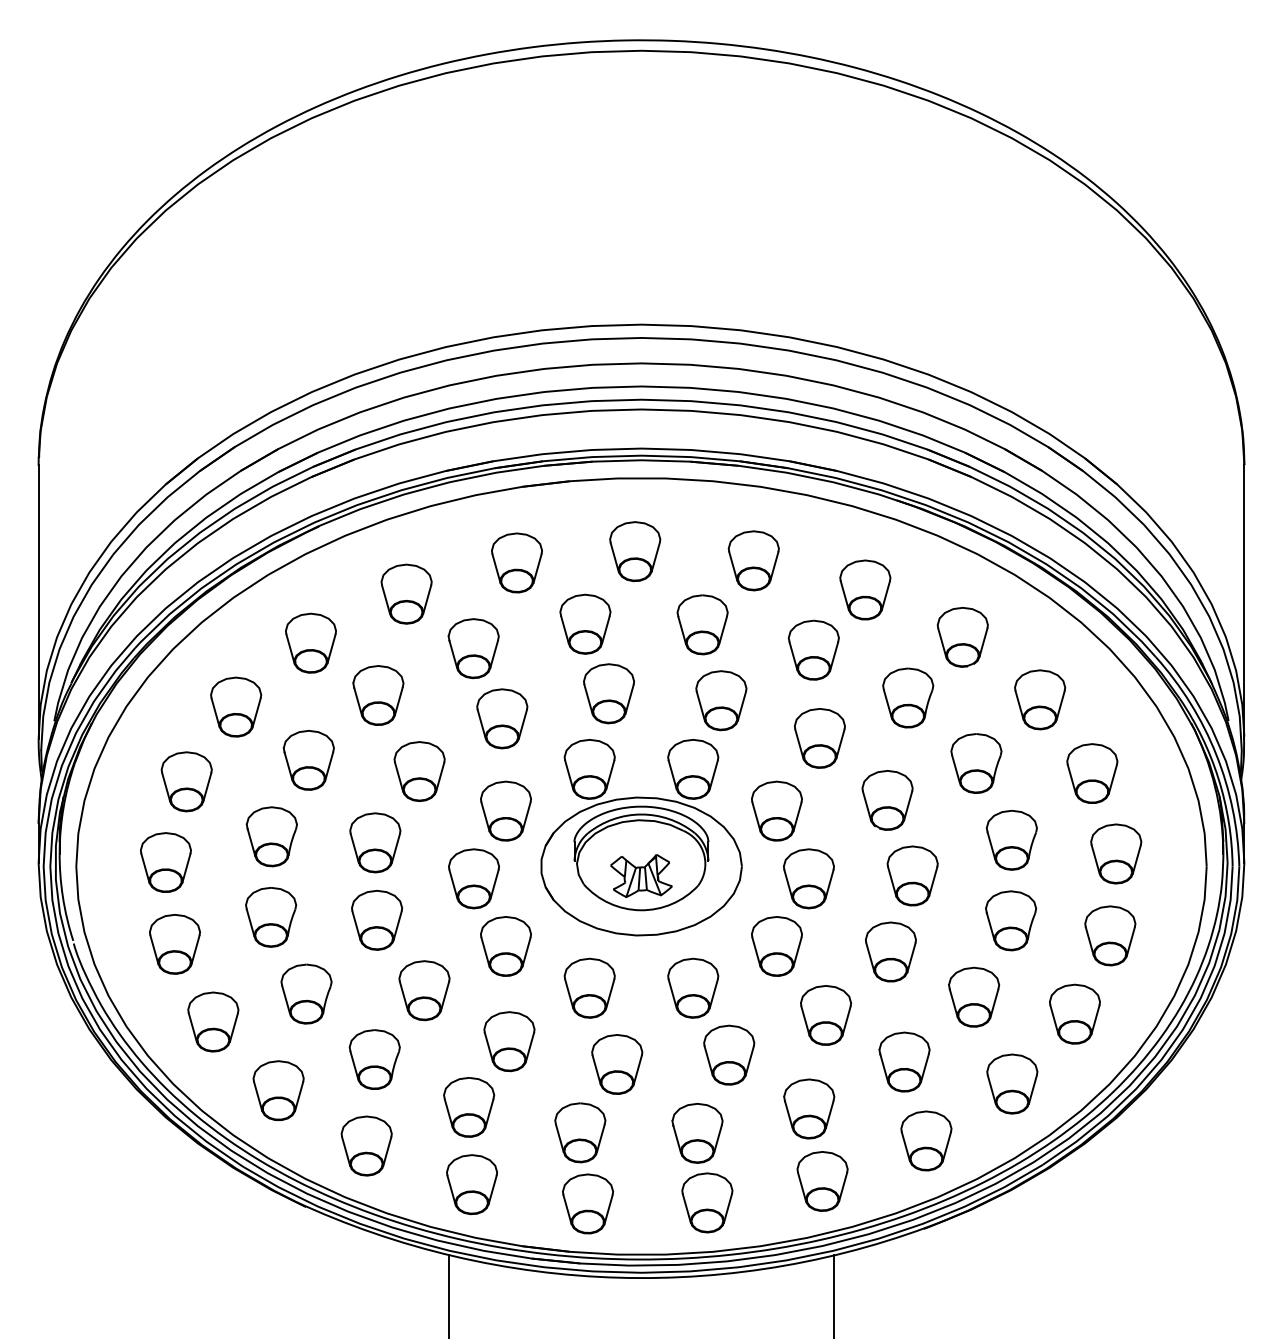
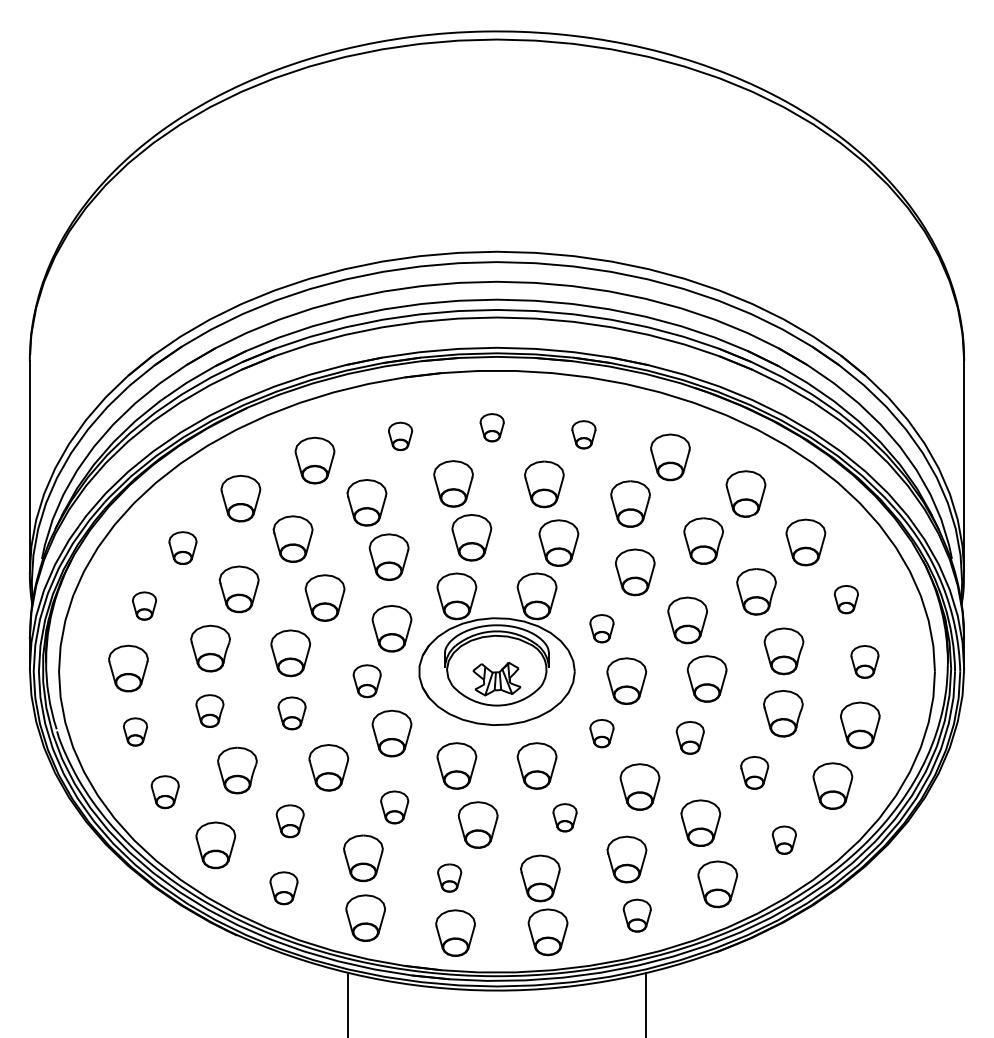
part: (635, 551) -> (492, 427), size x0.6
part: (753, 560) -> (583, 434), size x0.6
part: (516, 562) -> (400, 436), size x0.6
part: (236, 706) -> (183, 547), size x0.7
part: (1092, 773) -> (846, 599), size x0.6
part: (186, 781) -> (144, 605), size x0.6
part: (776, 810) -> (601, 628), size x0.6
part: (1116, 853) -> (865, 661), size x0.7
part: (473, 878) -> (366, 680), size x0.7
part: (270, 917) -> (209, 711), size x0.7
part: (376, 920) -> (291, 713), size x0.7
part: (174, 944) -> (135, 732), size x0.6
part: (776, 946) -> (601, 733), size x0.6
part: (890, 951) -> (689, 737), size x0.7
part: (973, 996) -> (754, 772), size x0.7
part: (213, 1021) -> (165, 791), size x0.7
part: (509, 1041) -> (394, 807), size x0.7
part: (729, 1054) -> (565, 817), size x0.6
part: (374, 1059) -> (290, 821), size x0.7
part: (1012, 1083) -> (784, 839), size x0.6
part: (580, 1132) -> (449, 877), size x0.6
part: (366, 1145) -> (283, 887), size x0.7
part: (822, 1181) -> (637, 915), size x0.7

